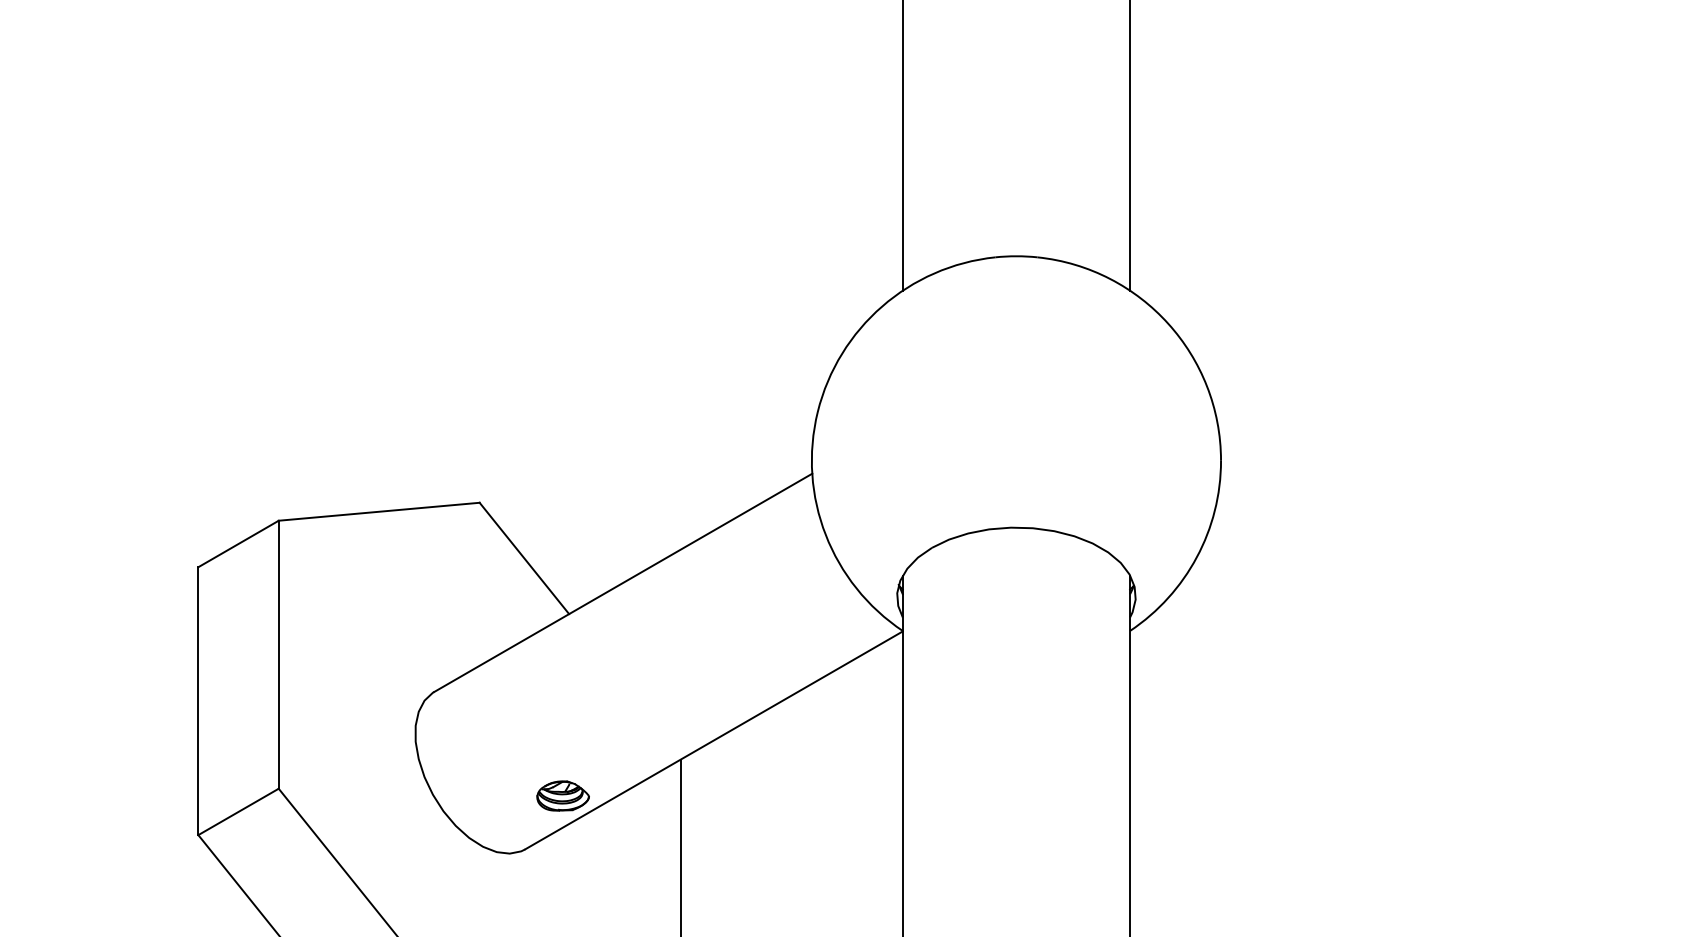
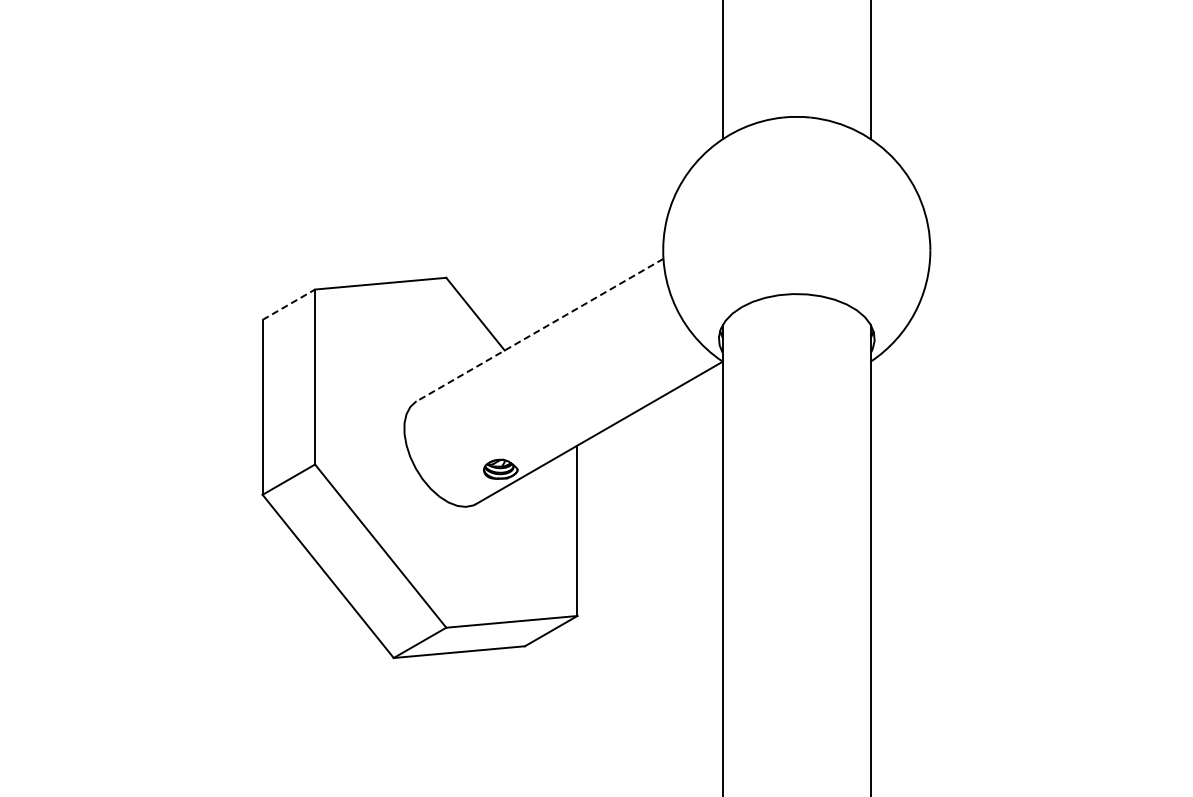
line: (239, 543) -> (289, 304), solid -> dashed
line: (623, 583) -> (540, 330), solid -> dashed

